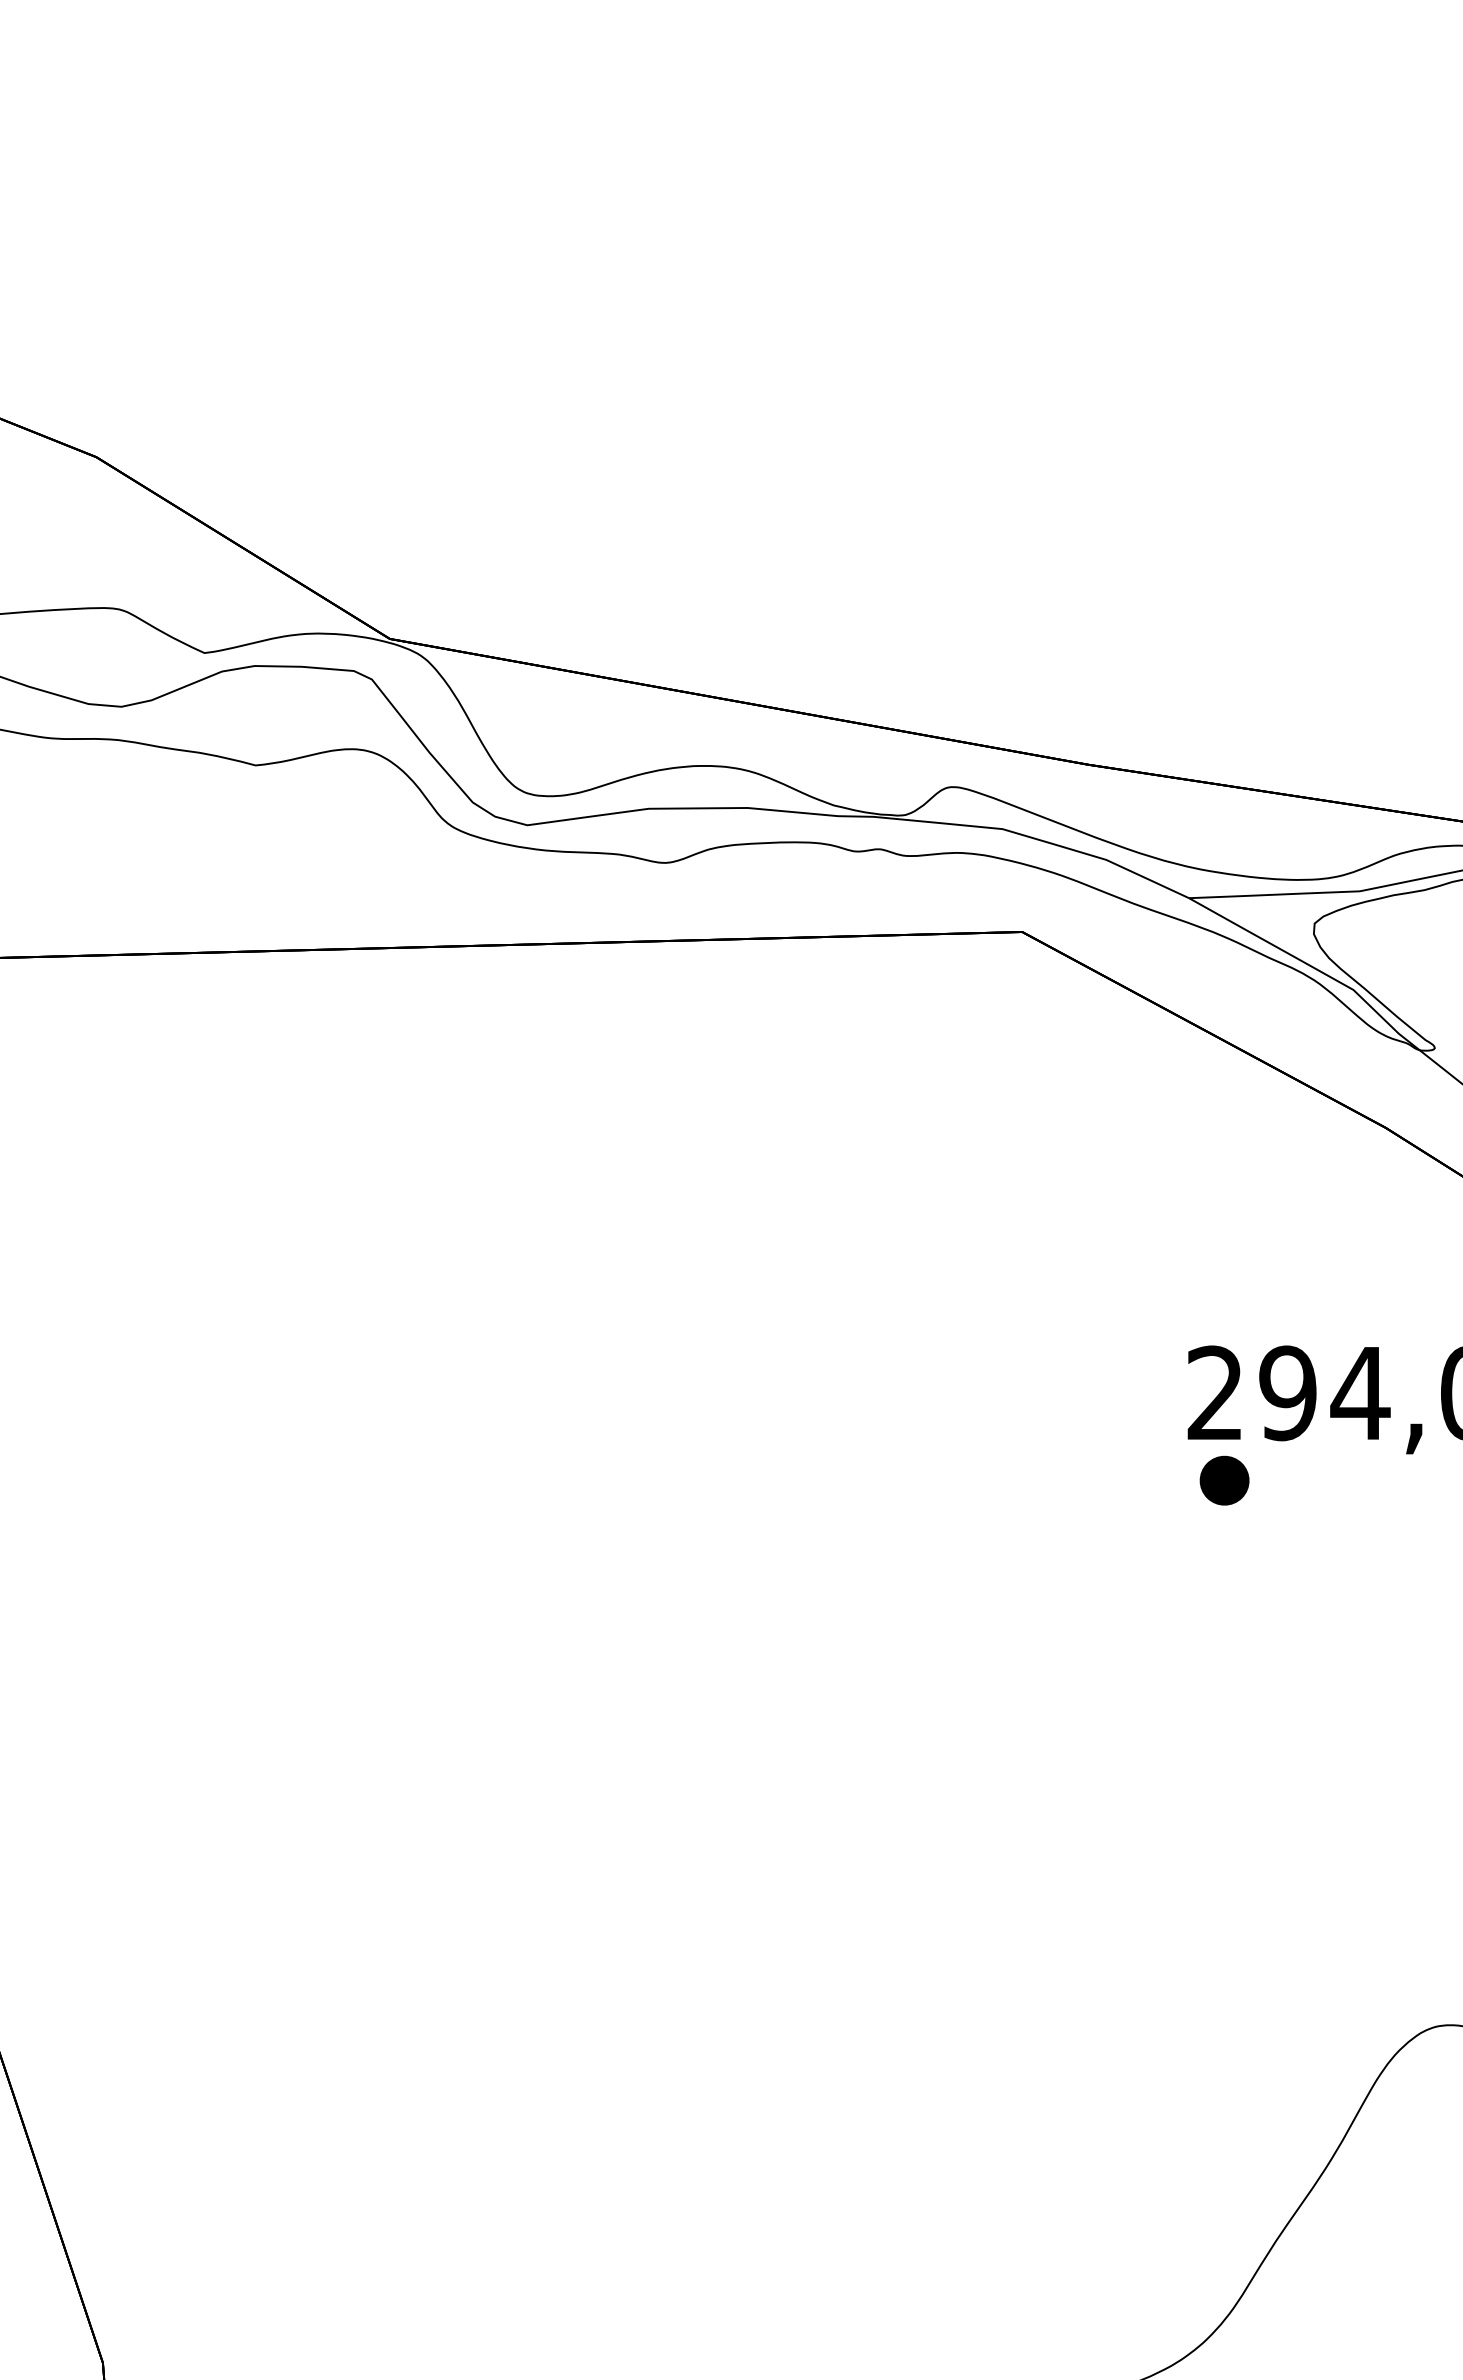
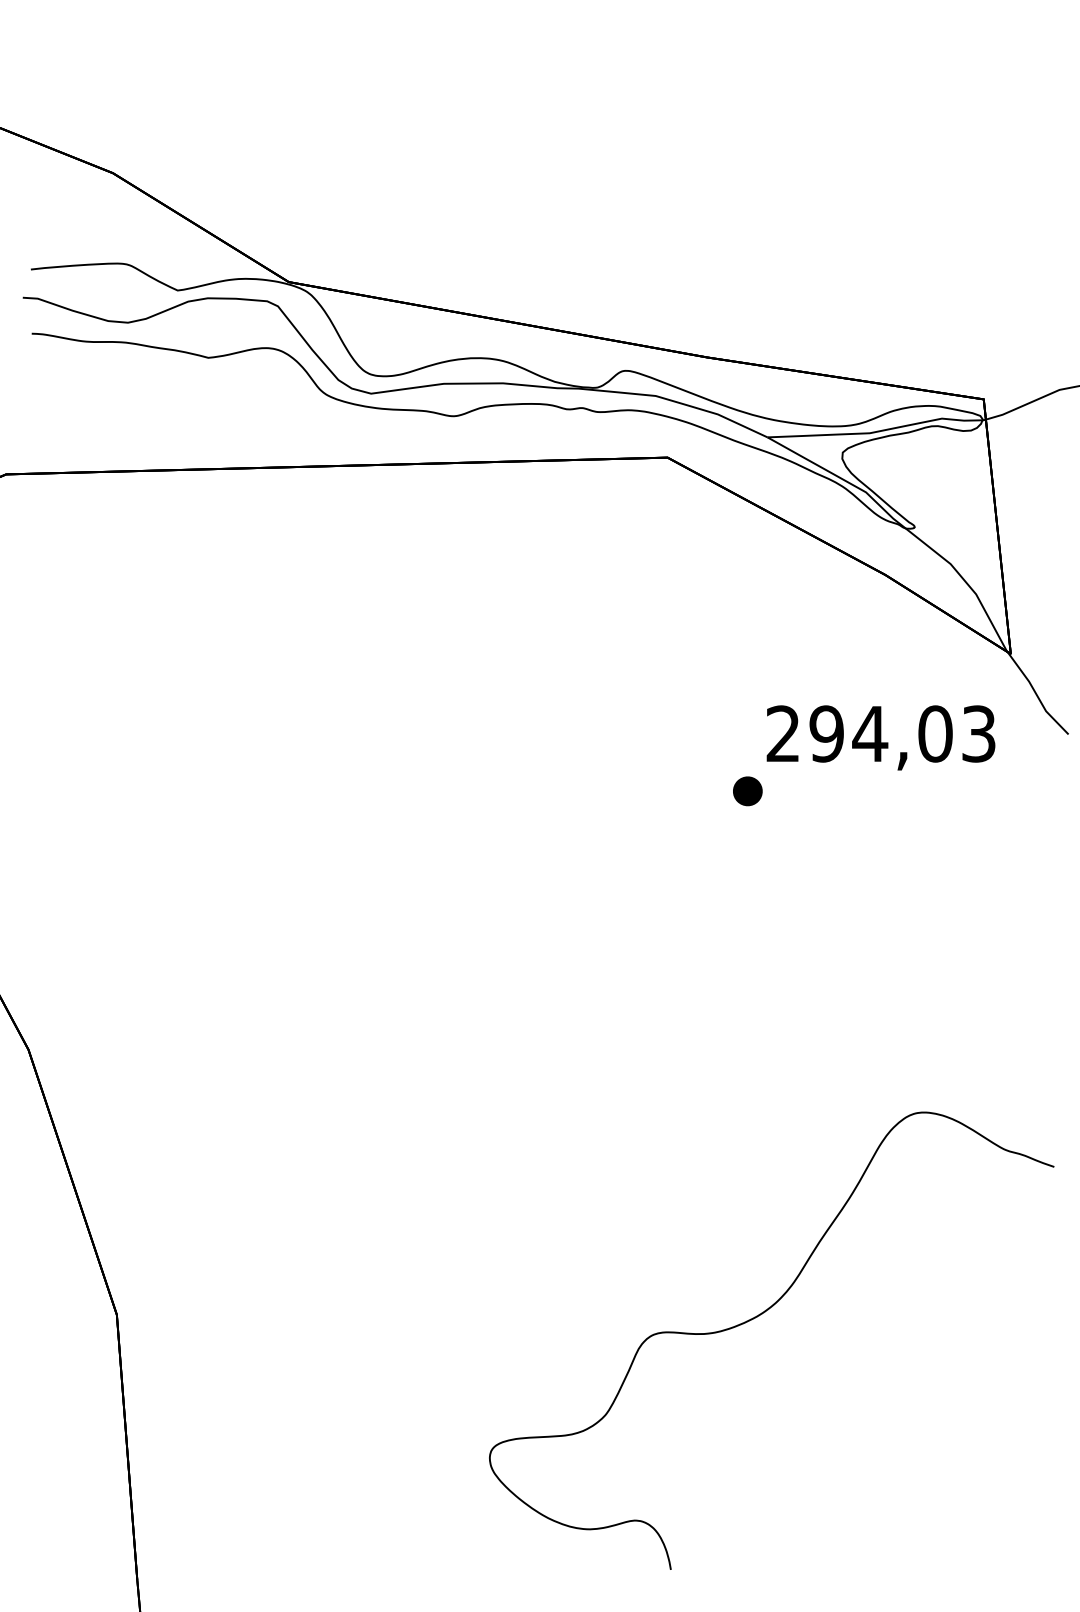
part: (1224, 1480) -> (747, 791), moved

